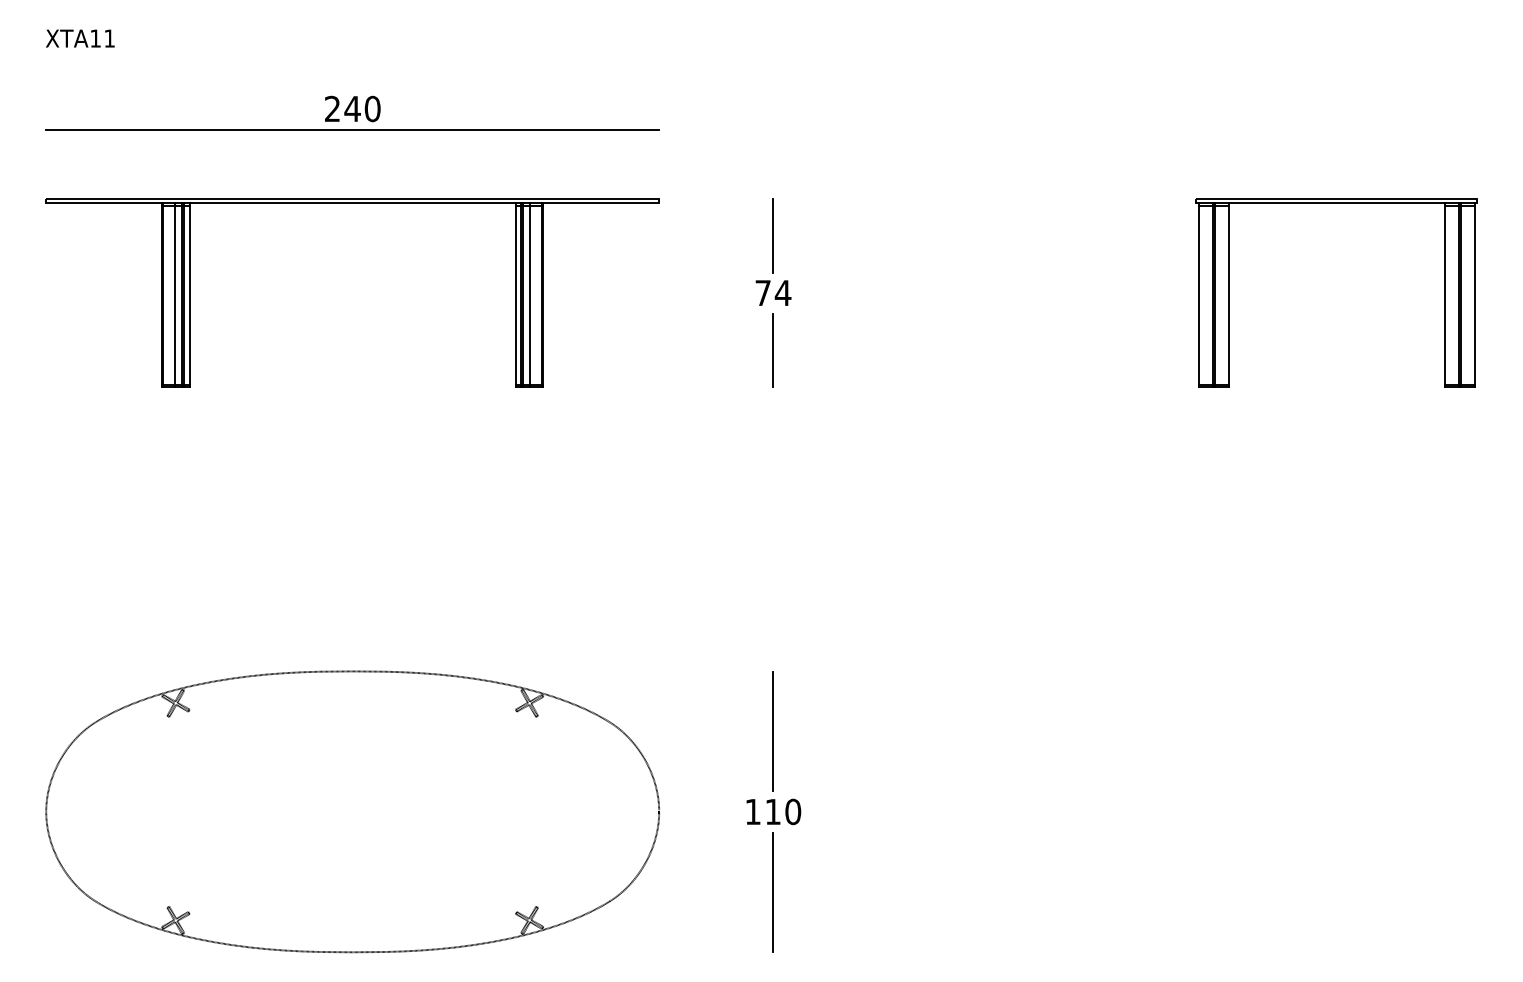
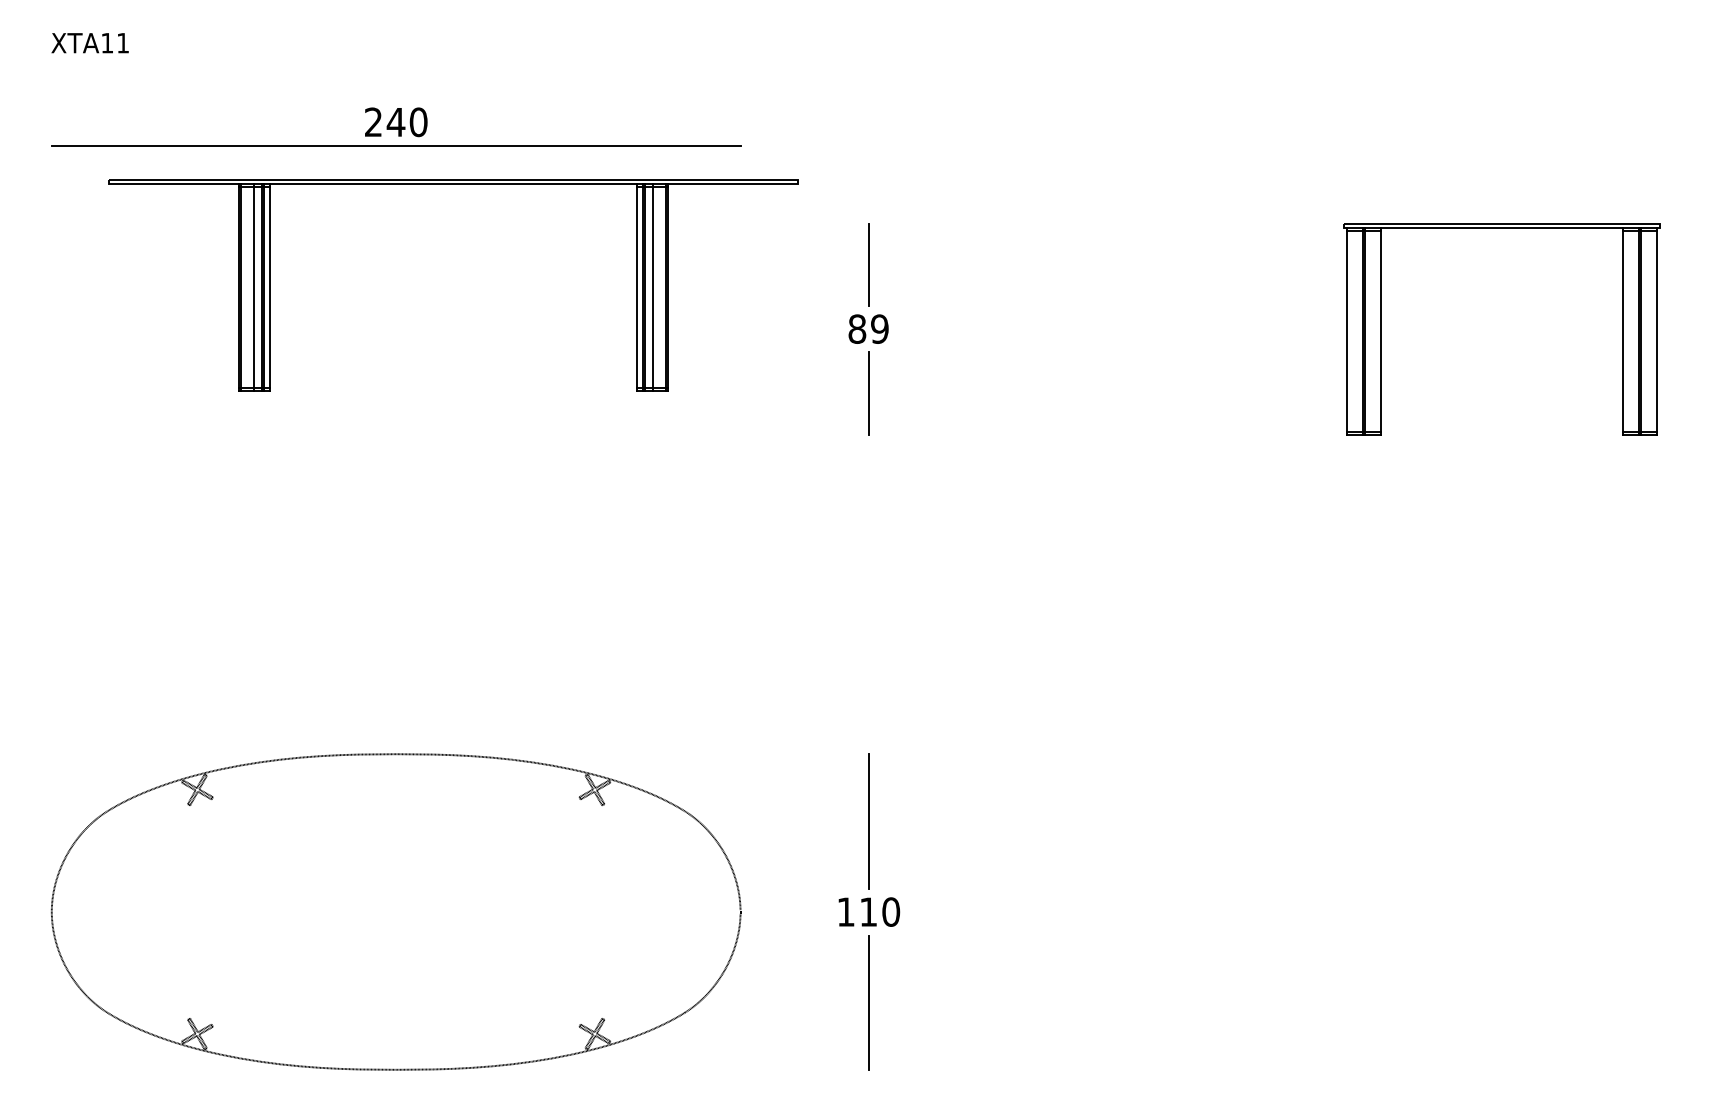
part: (352, 203) -> (453, 184), moved
text: (773, 293) -> (868, 329), 74 -> 89

